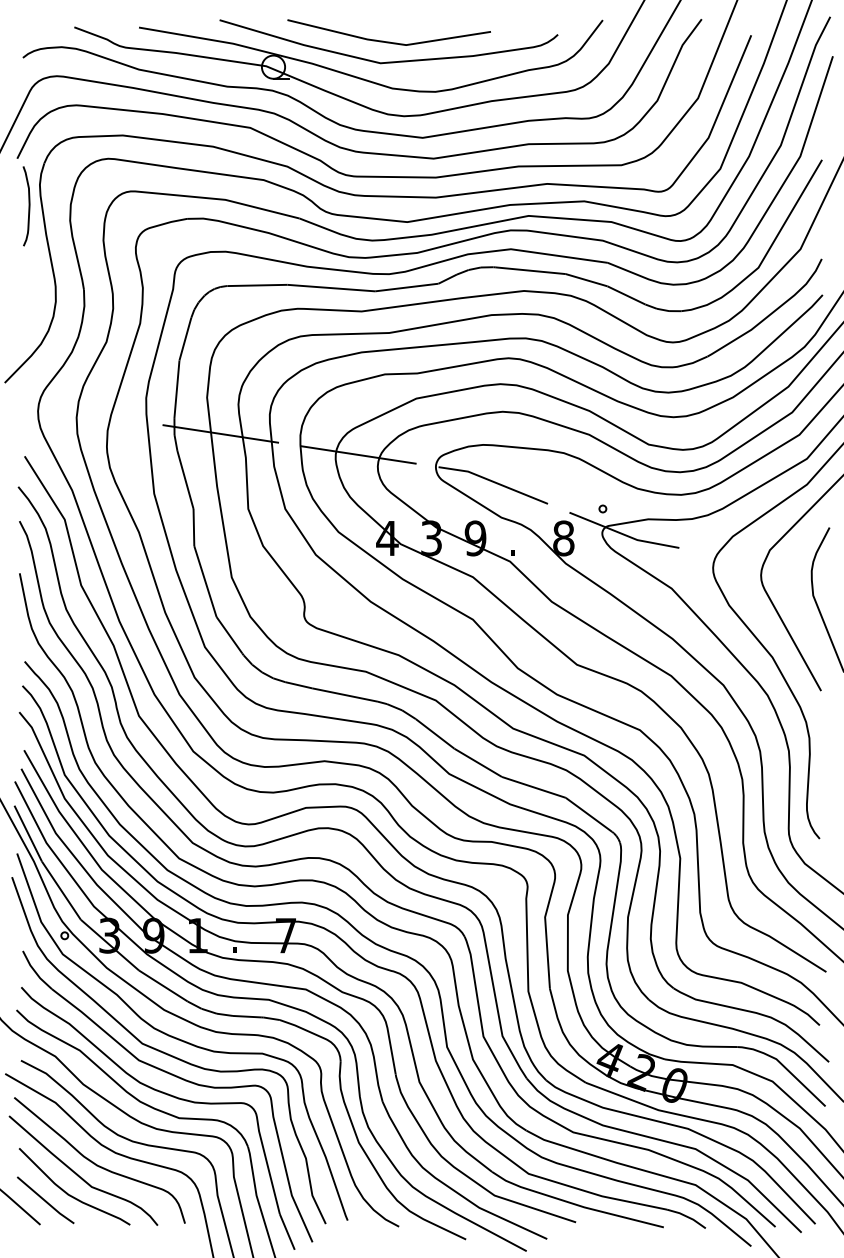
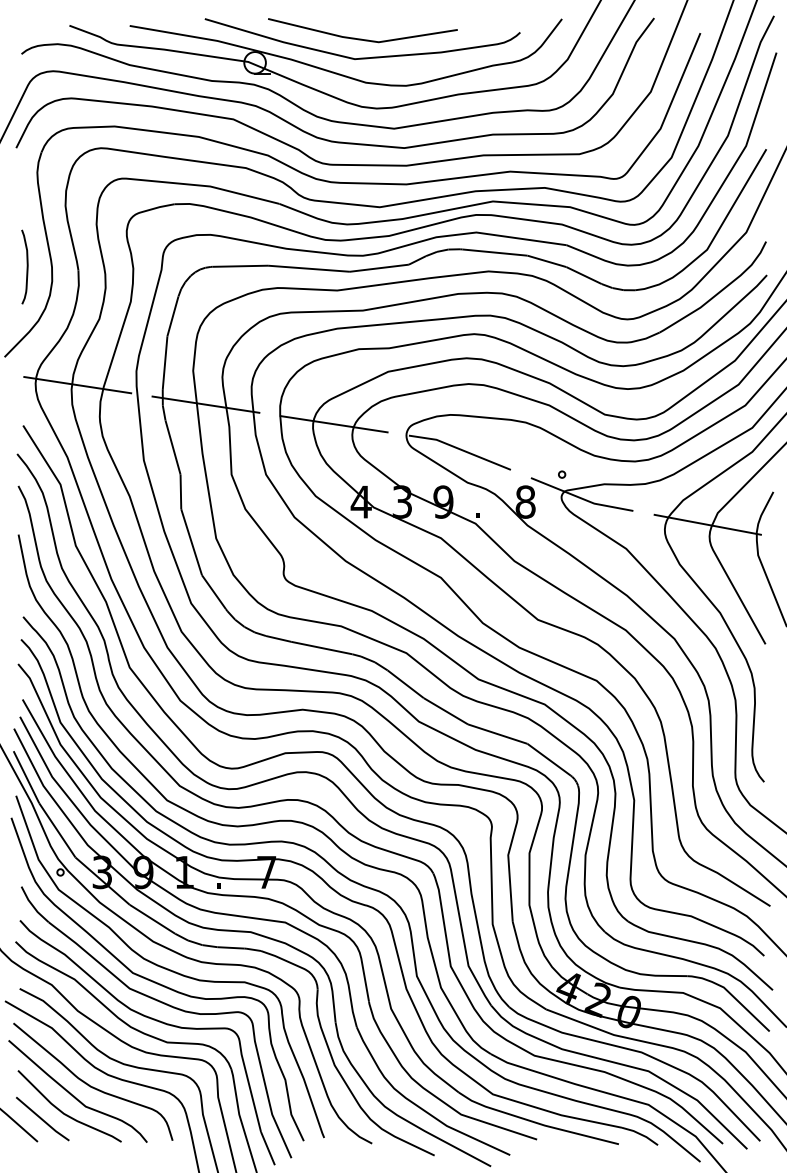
curve: (28, 206) -> (26, 267), moved
line: (82, 412) -> (77, 384), added
line: (759, 562) -> (708, 524), added

